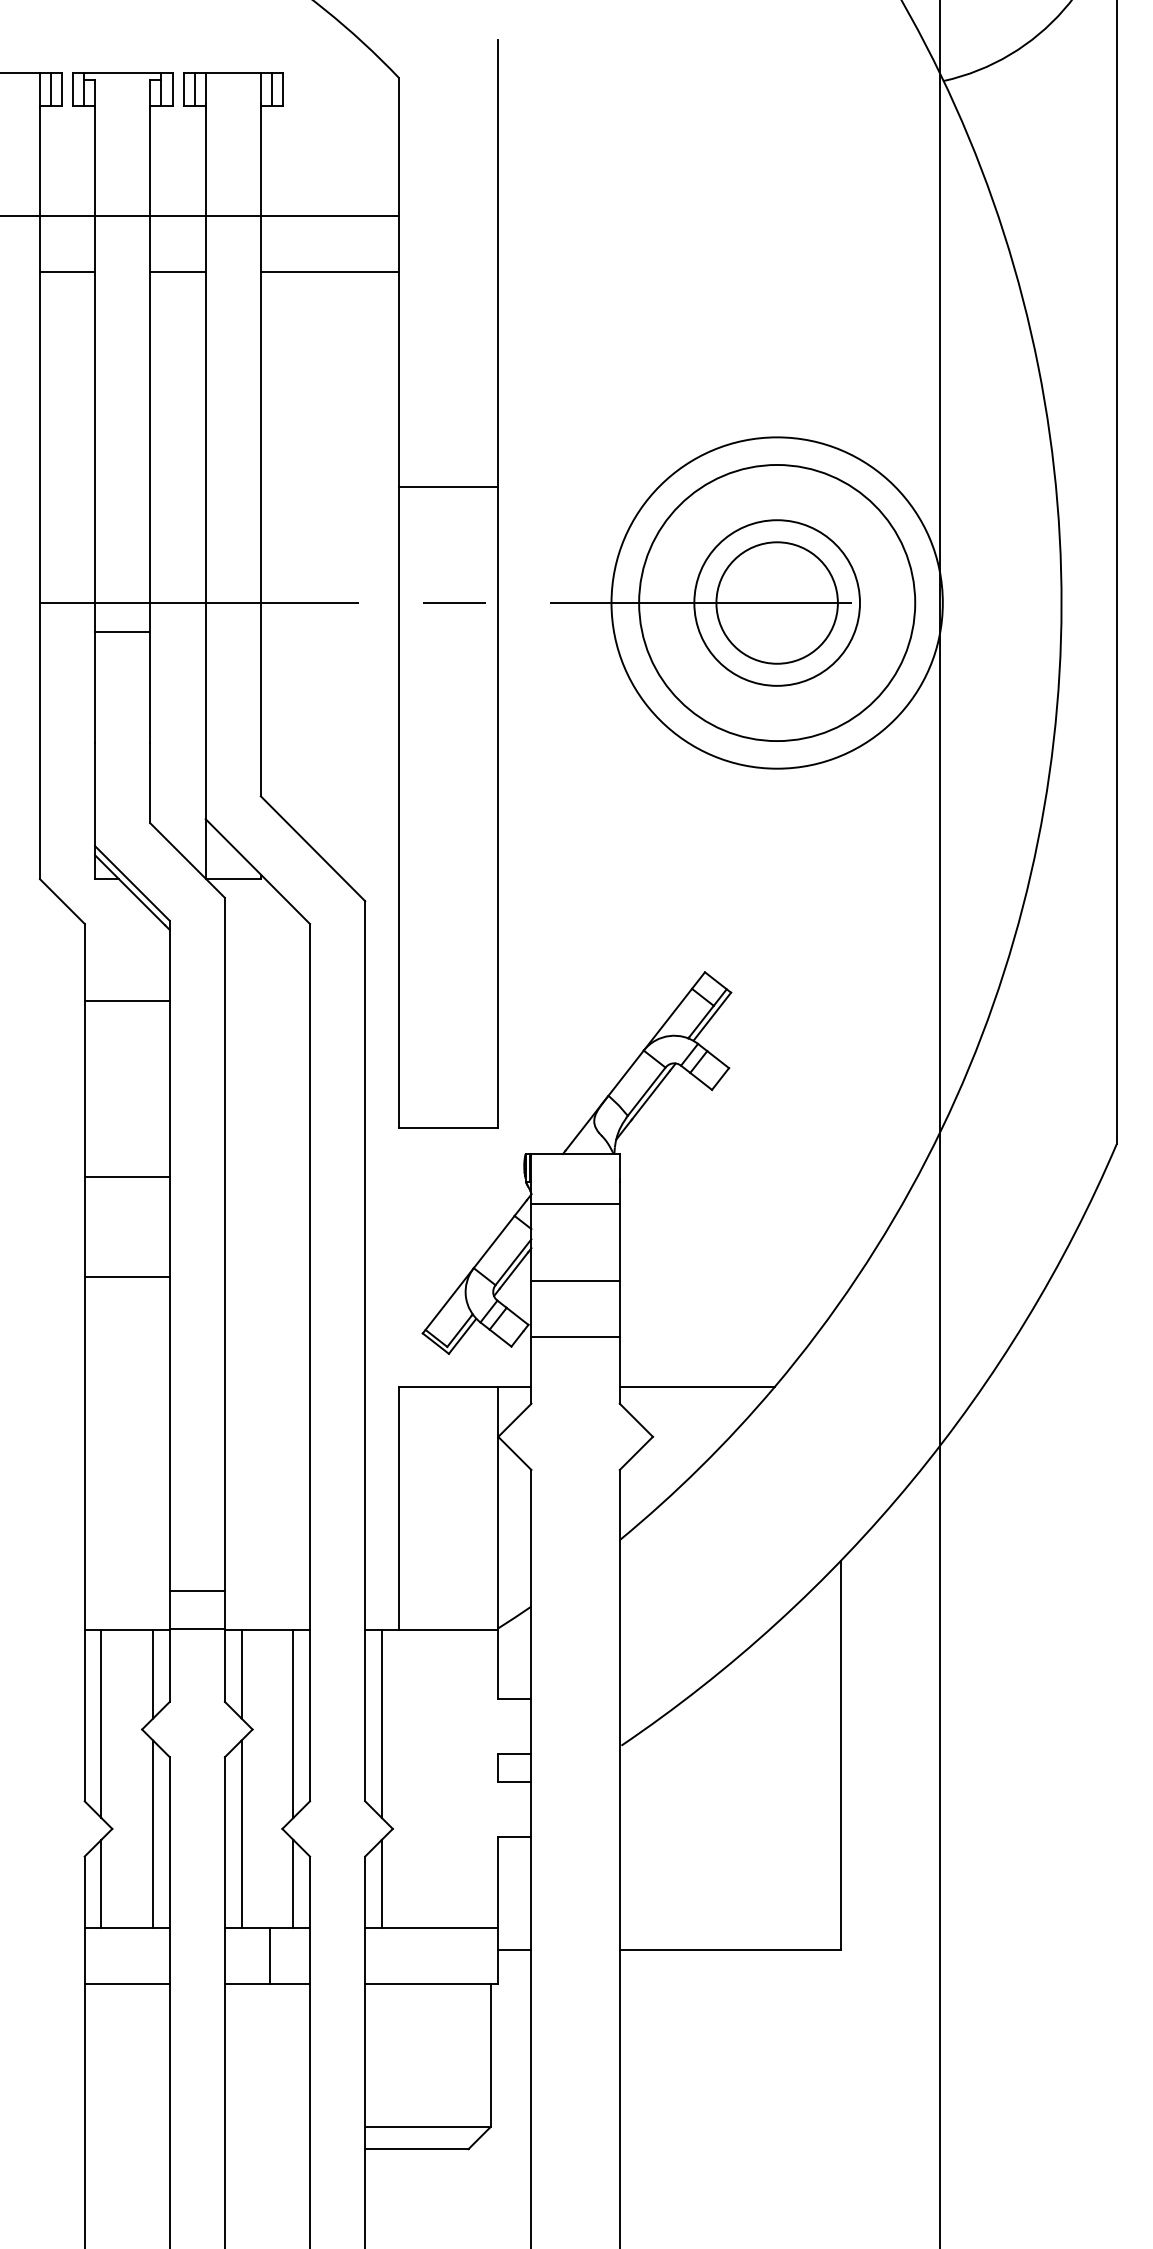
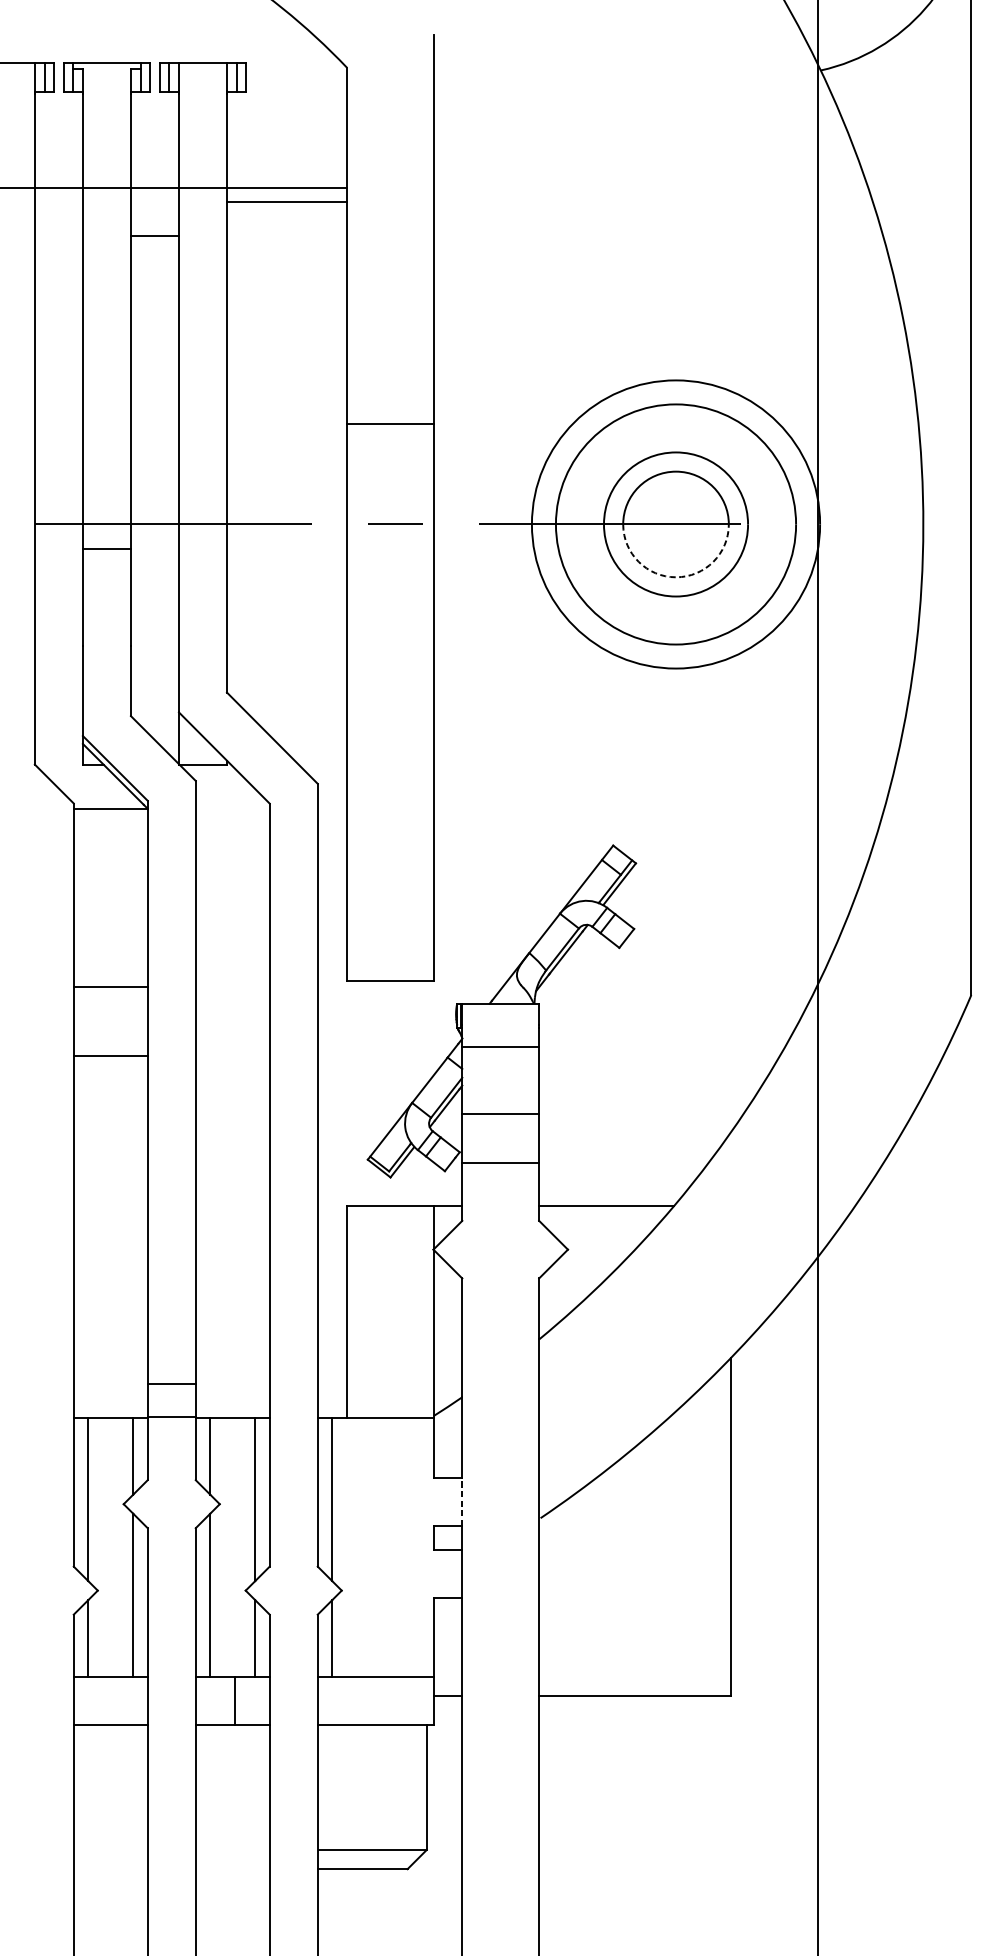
line: (67, 271) -> (58, 236), removed
line: (329, 271) -> (286, 202), moved
arc: (777, 663) -> (676, 577), solid -> dashed
line: (126, 1000) -> (110, 809), moved
line: (126, 1177) -> (110, 986), moved
line: (126, 1276) -> (110, 1056), moved
line: (531, 1726) -> (462, 1501), solid -> dashed

